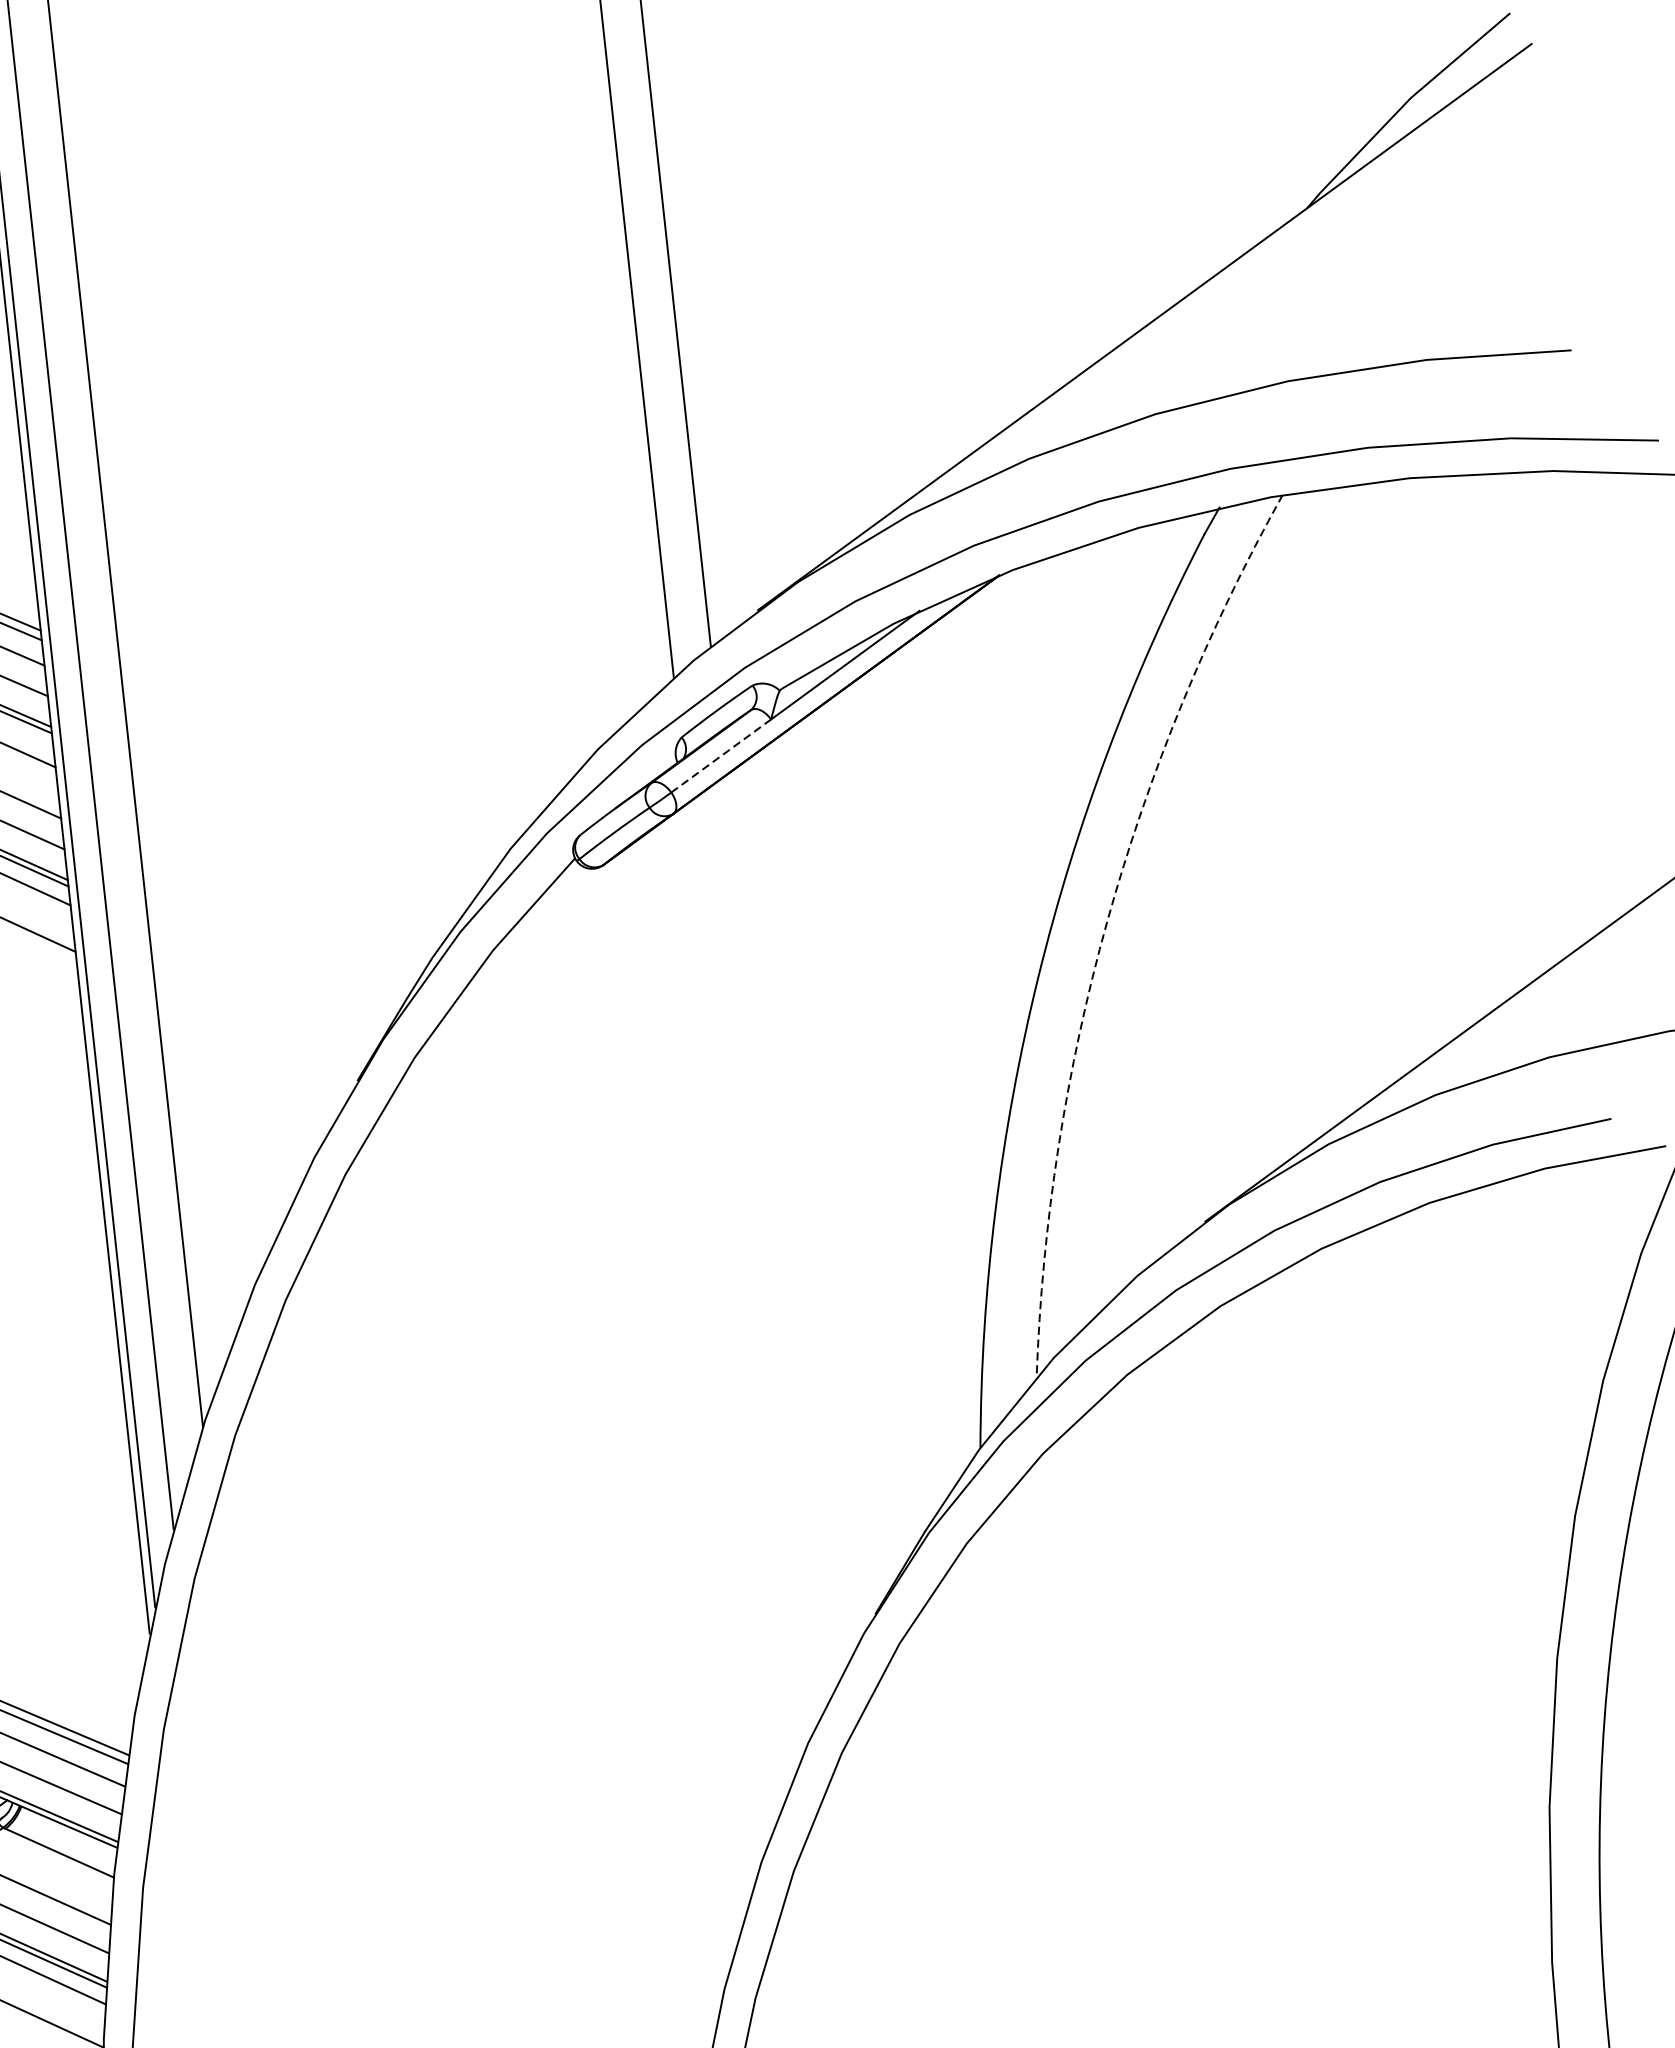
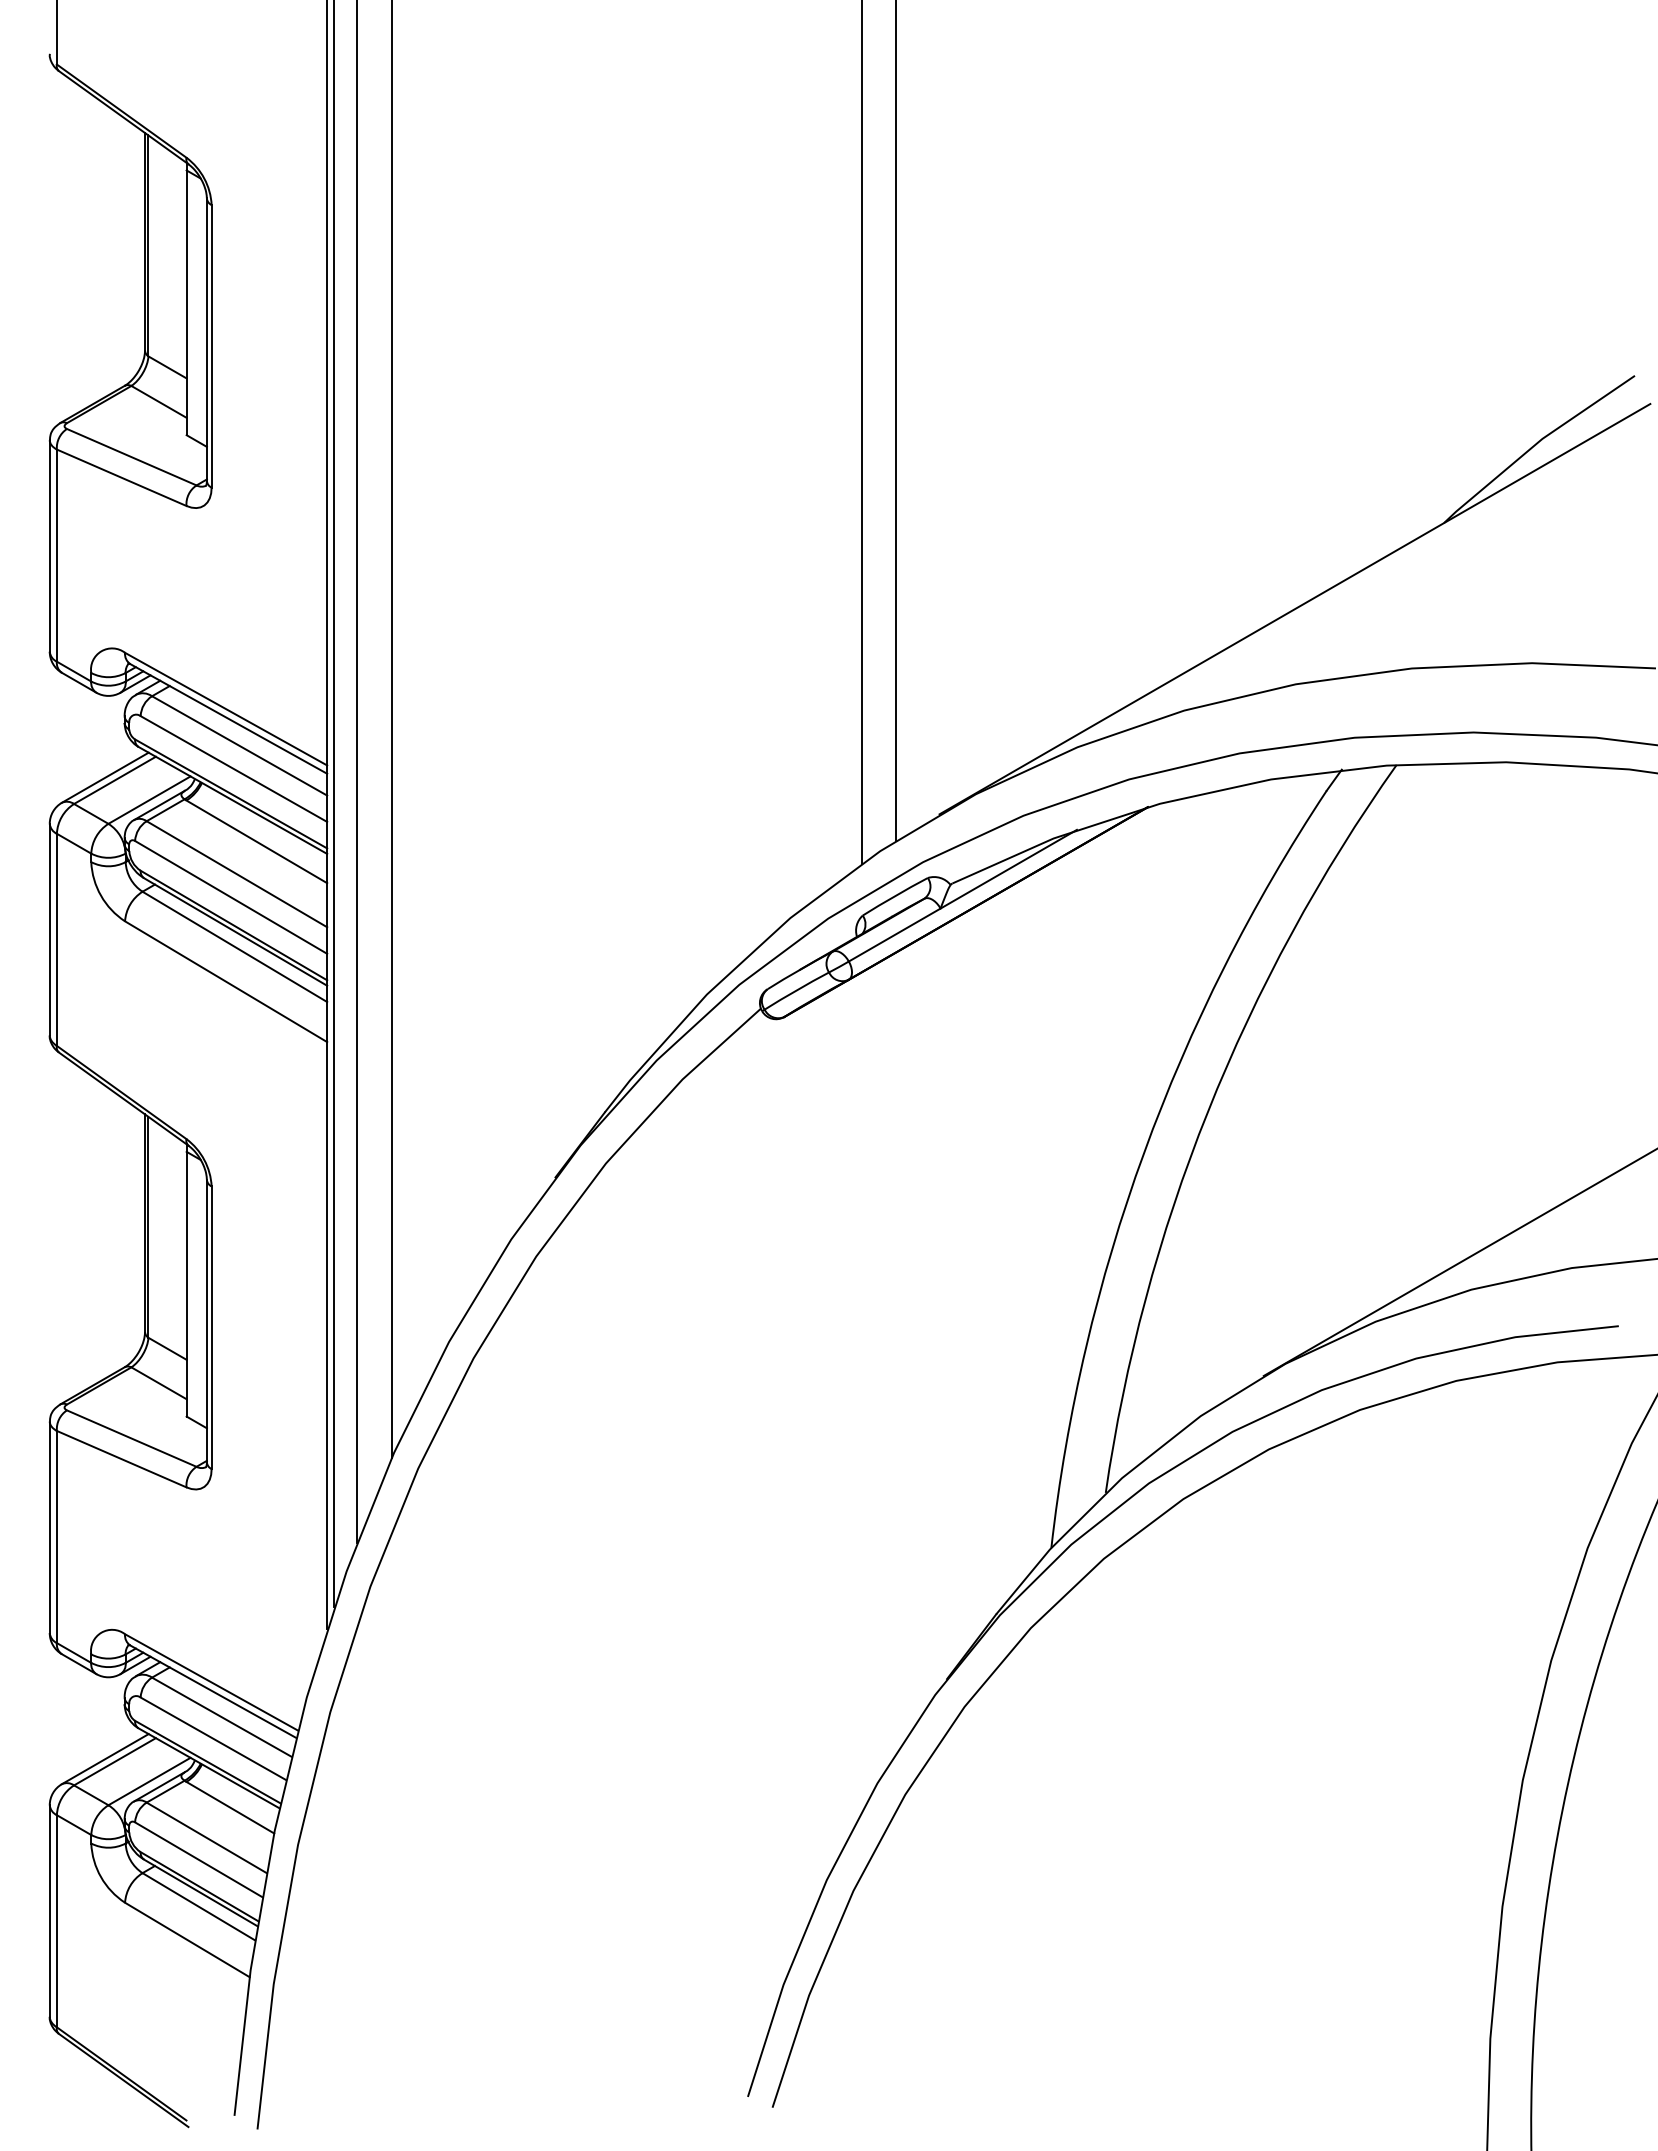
line: (720, 756) -> (894, 935), dashed -> solid
arc: (1107, 921) -> (1208, 1111), dashed -> solid

